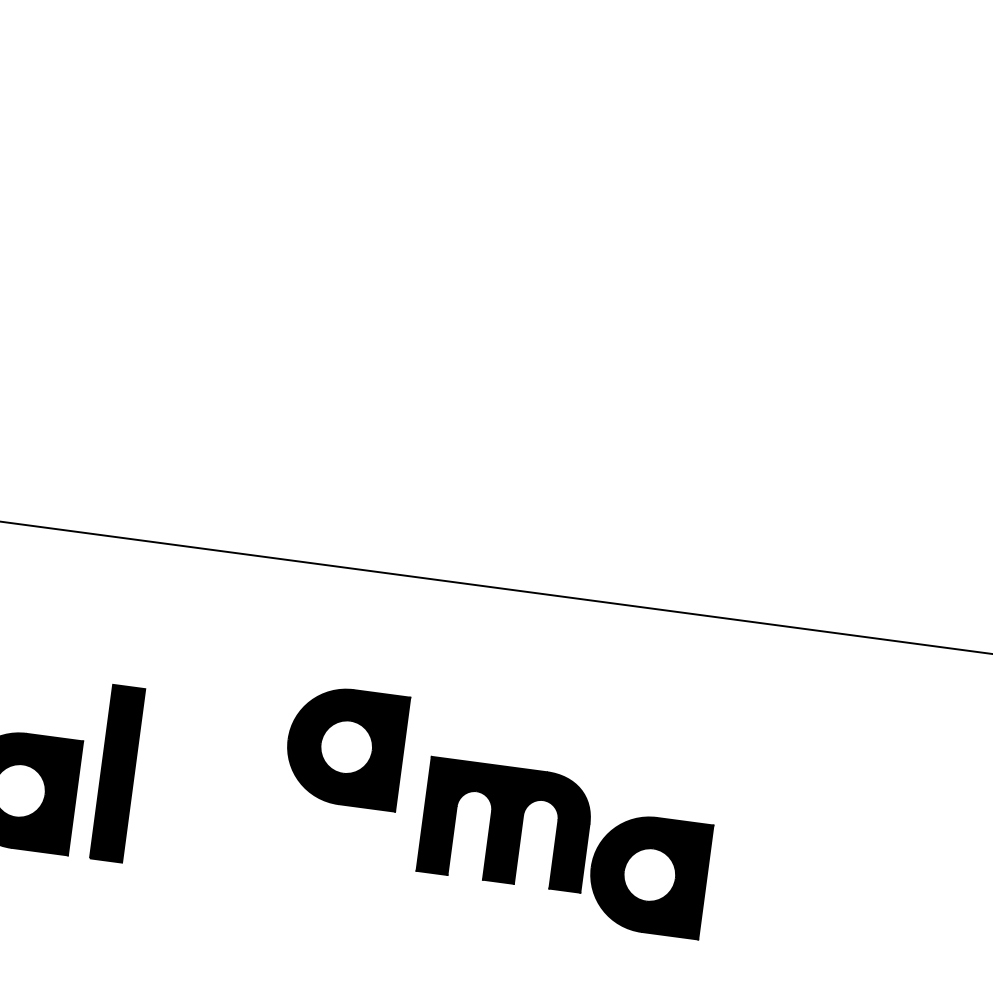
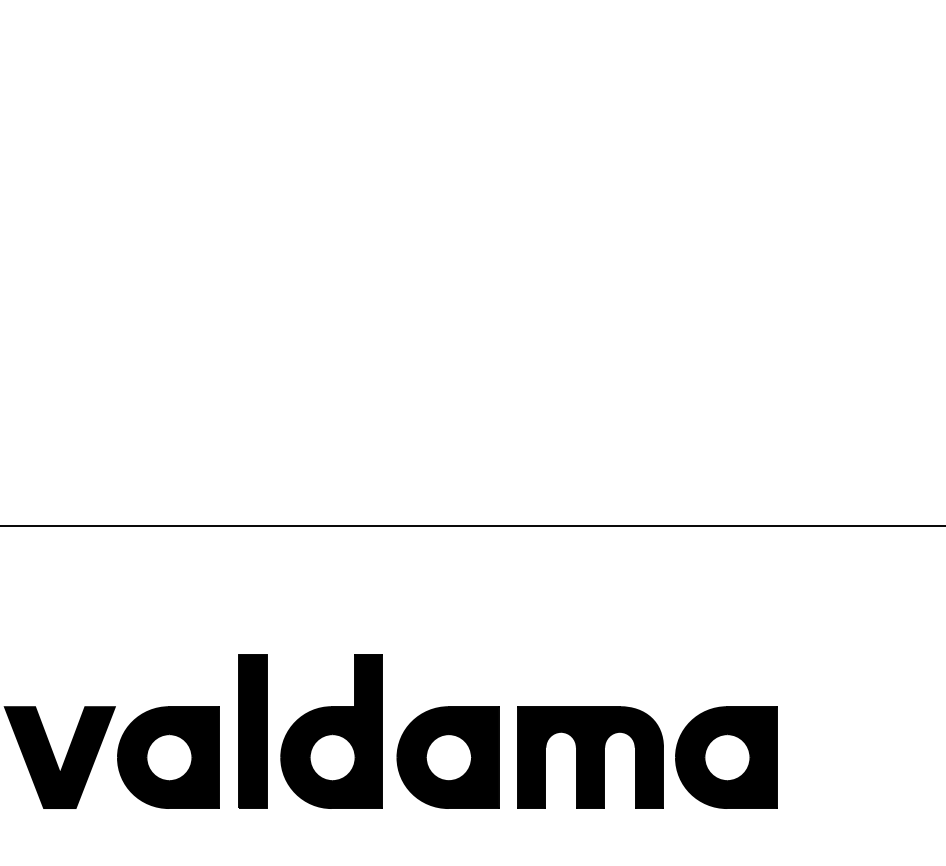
part: (345, 746) -> (447, 757), moved
part: (206, 785) -> (331, 731), added
part: (506, 824) -> (590, 757), moved

